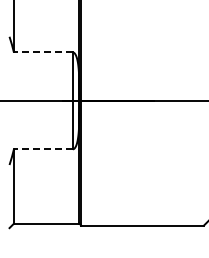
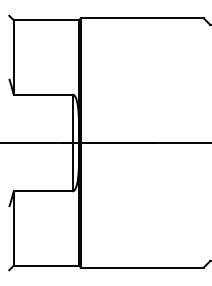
line: (42, 52) -> (42, 94), dashed -> solid
line: (42, 149) -> (42, 191), dashed -> solid

